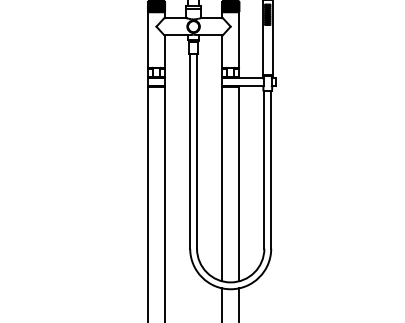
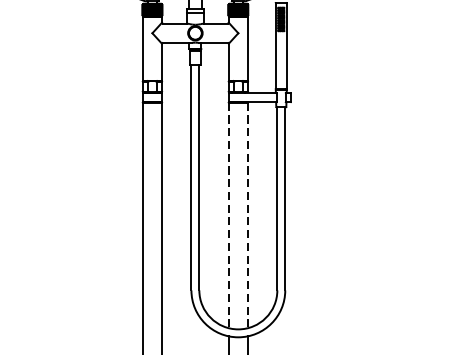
line: (222, 184) -> (228, 216), solid -> dashed
line: (238, 184) -> (247, 216), solid -> dashed

